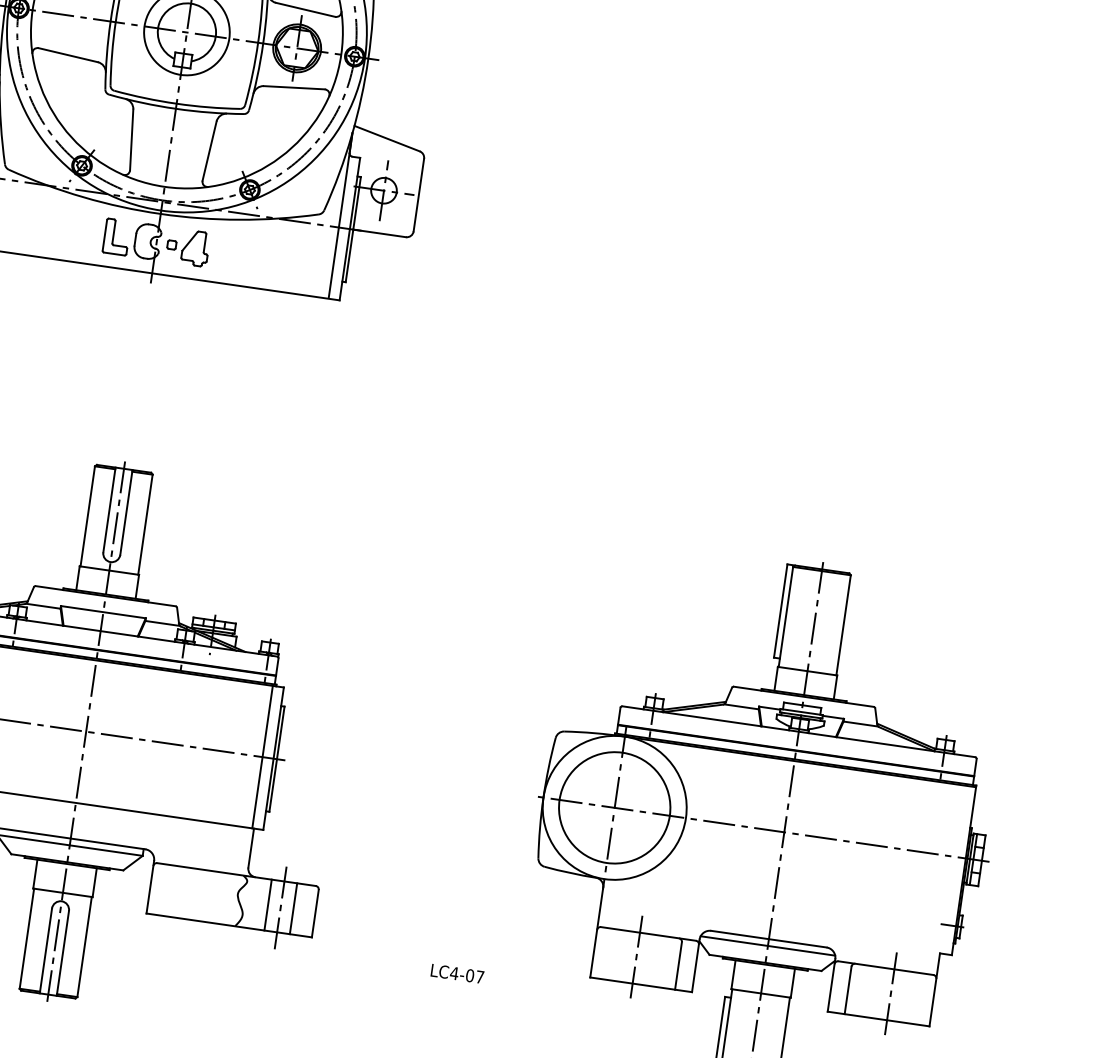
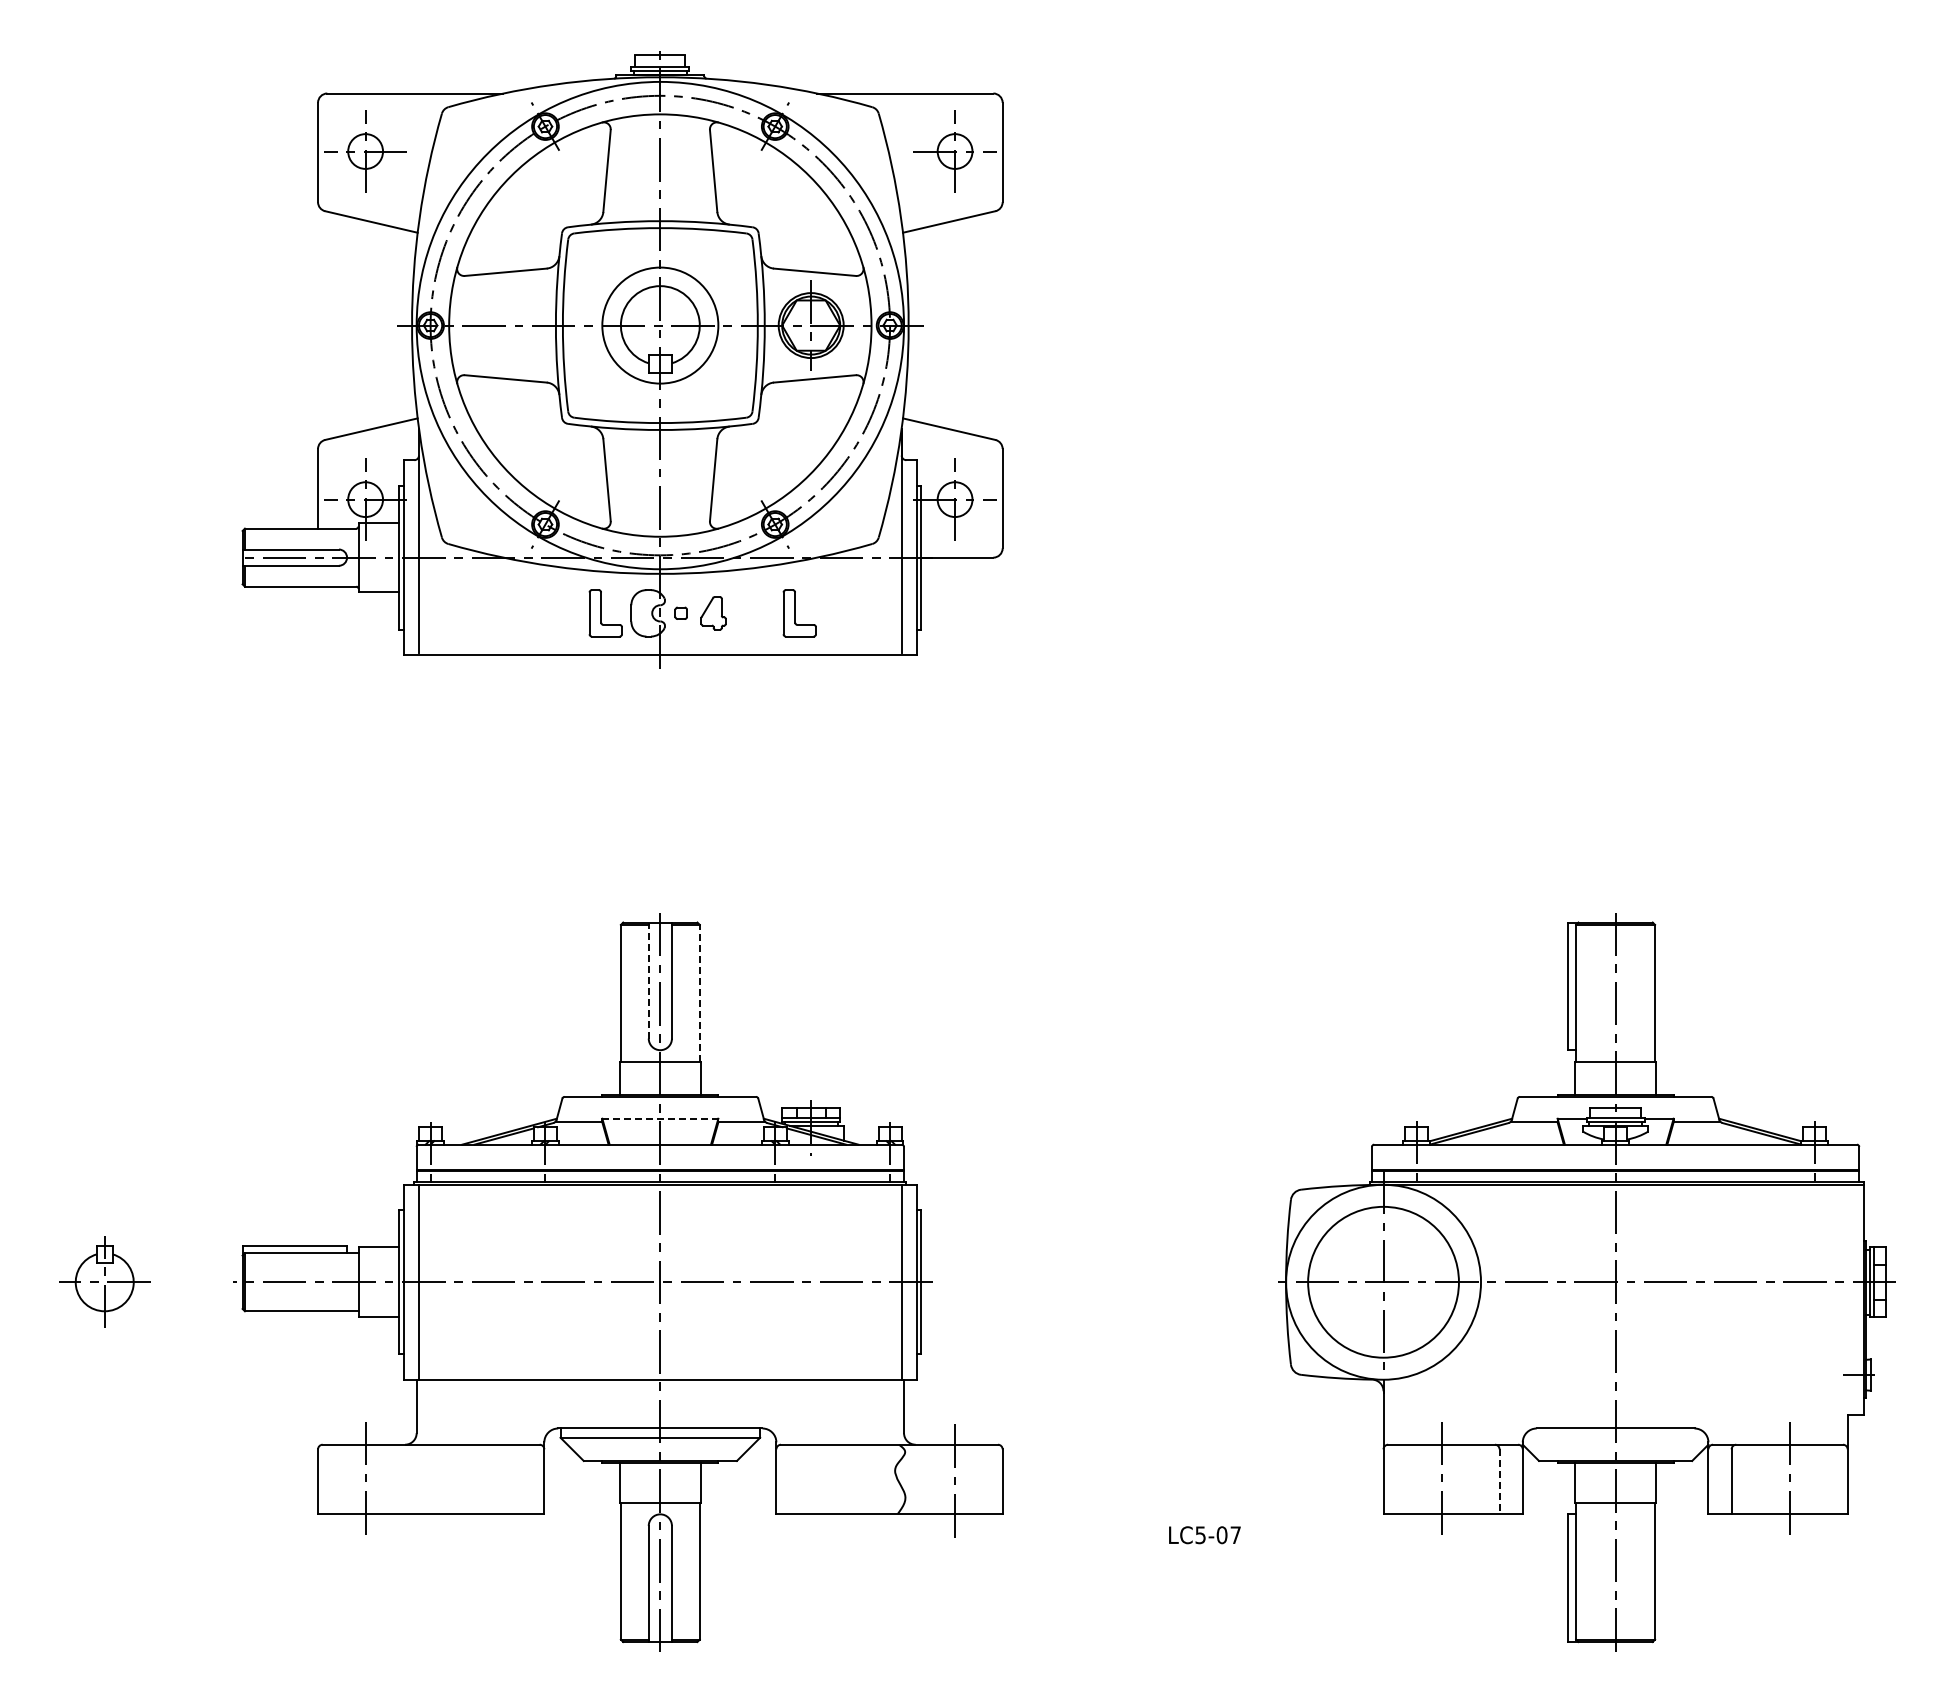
part: (195, 248) -> (713, 613), size x0.7
part: (258, 257) -> (799, 613), added
line: (109, 509) -> (648, 980), solid -> dashed
line: (145, 524) -> (699, 992), solid -> dashed
line: (103, 612) -> (660, 1118), solid -> dashed
line: (267, 905) -> (937, 1479), removed
line: (293, 908) -> (972, 1479), removed
line: (767, 945) -> (1615, 1437), removed
line: (678, 966) -> (1499, 1482), solid -> dashed
text: (454, 973) -> (1200, 1535), LC4-07 -> LC5-07

